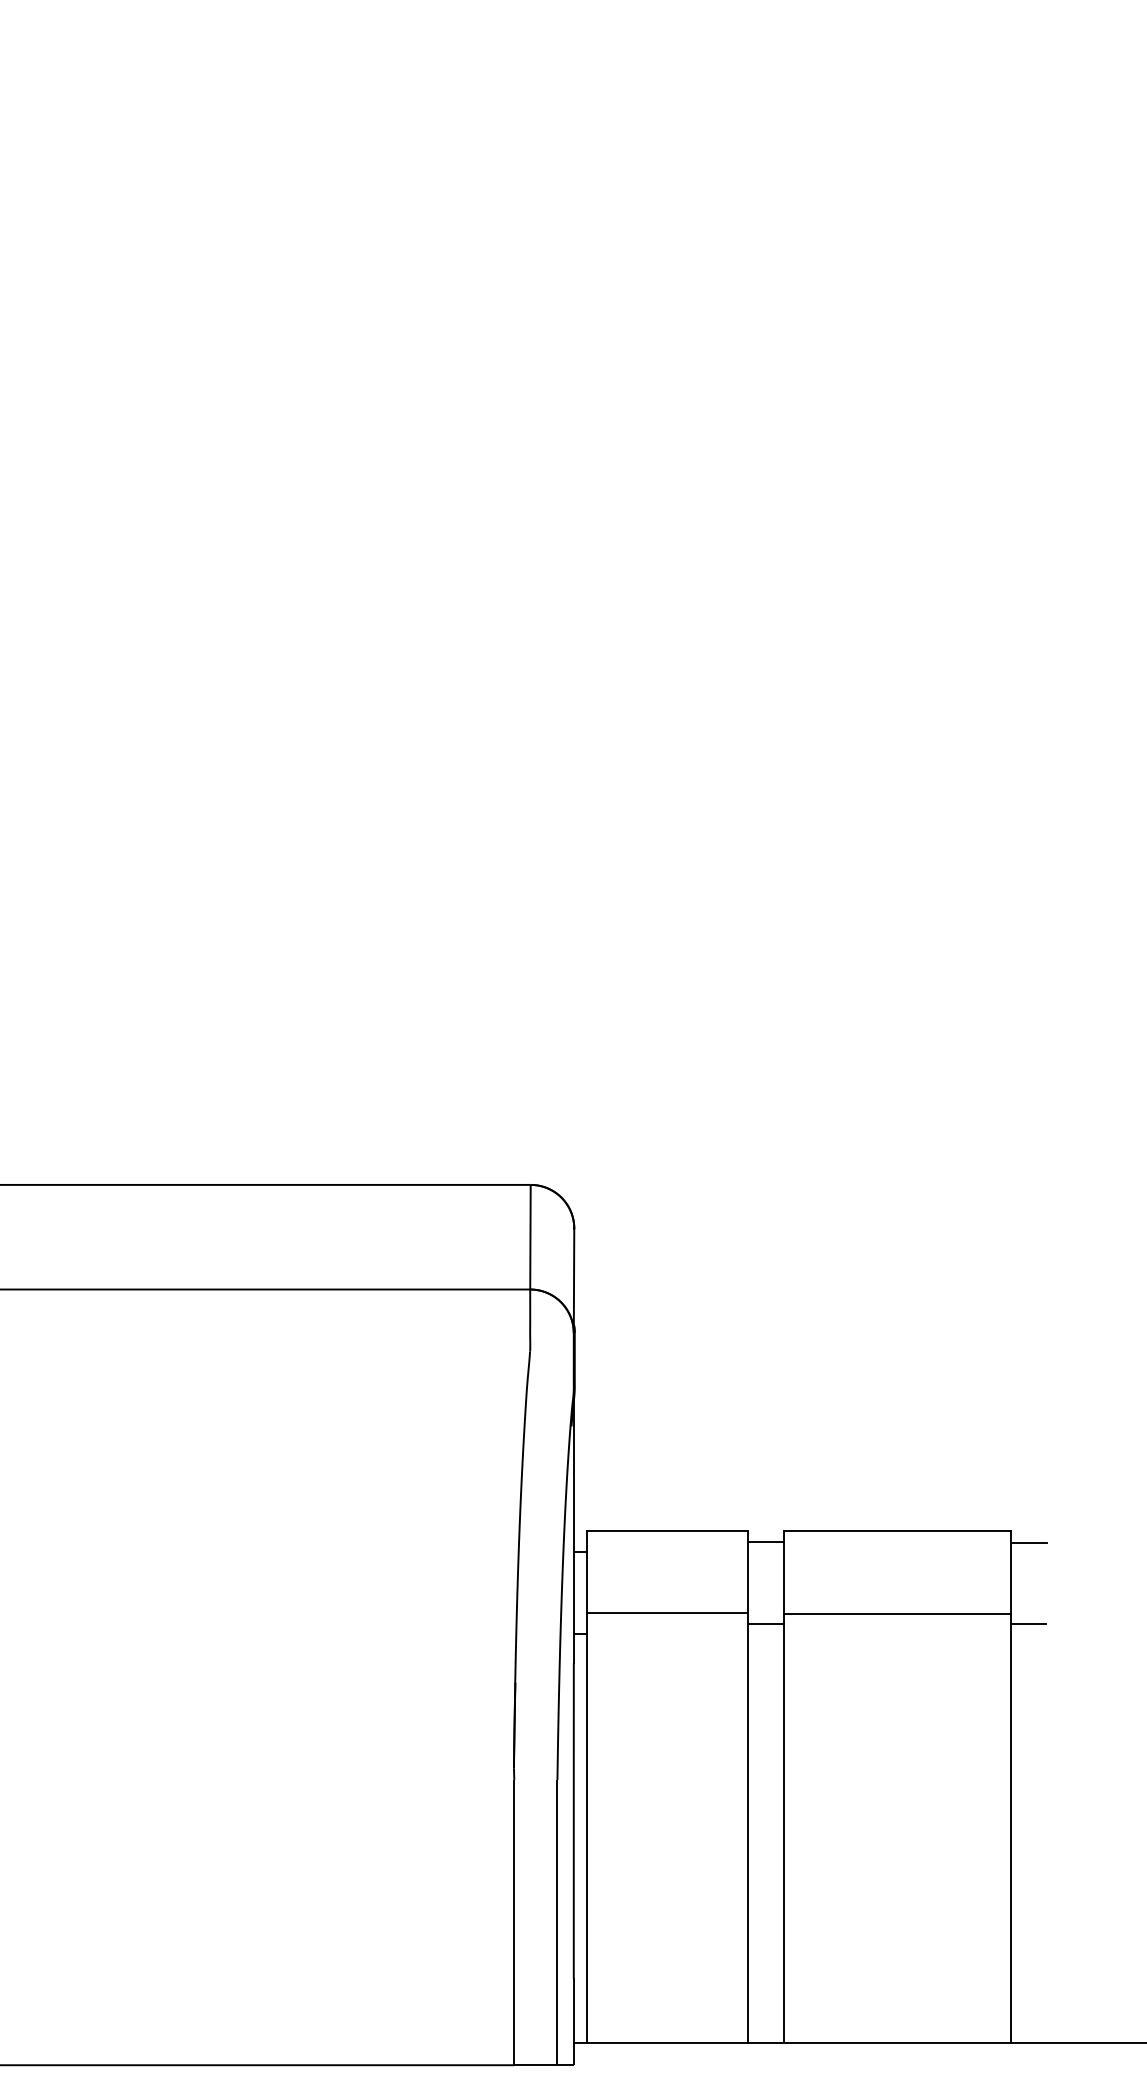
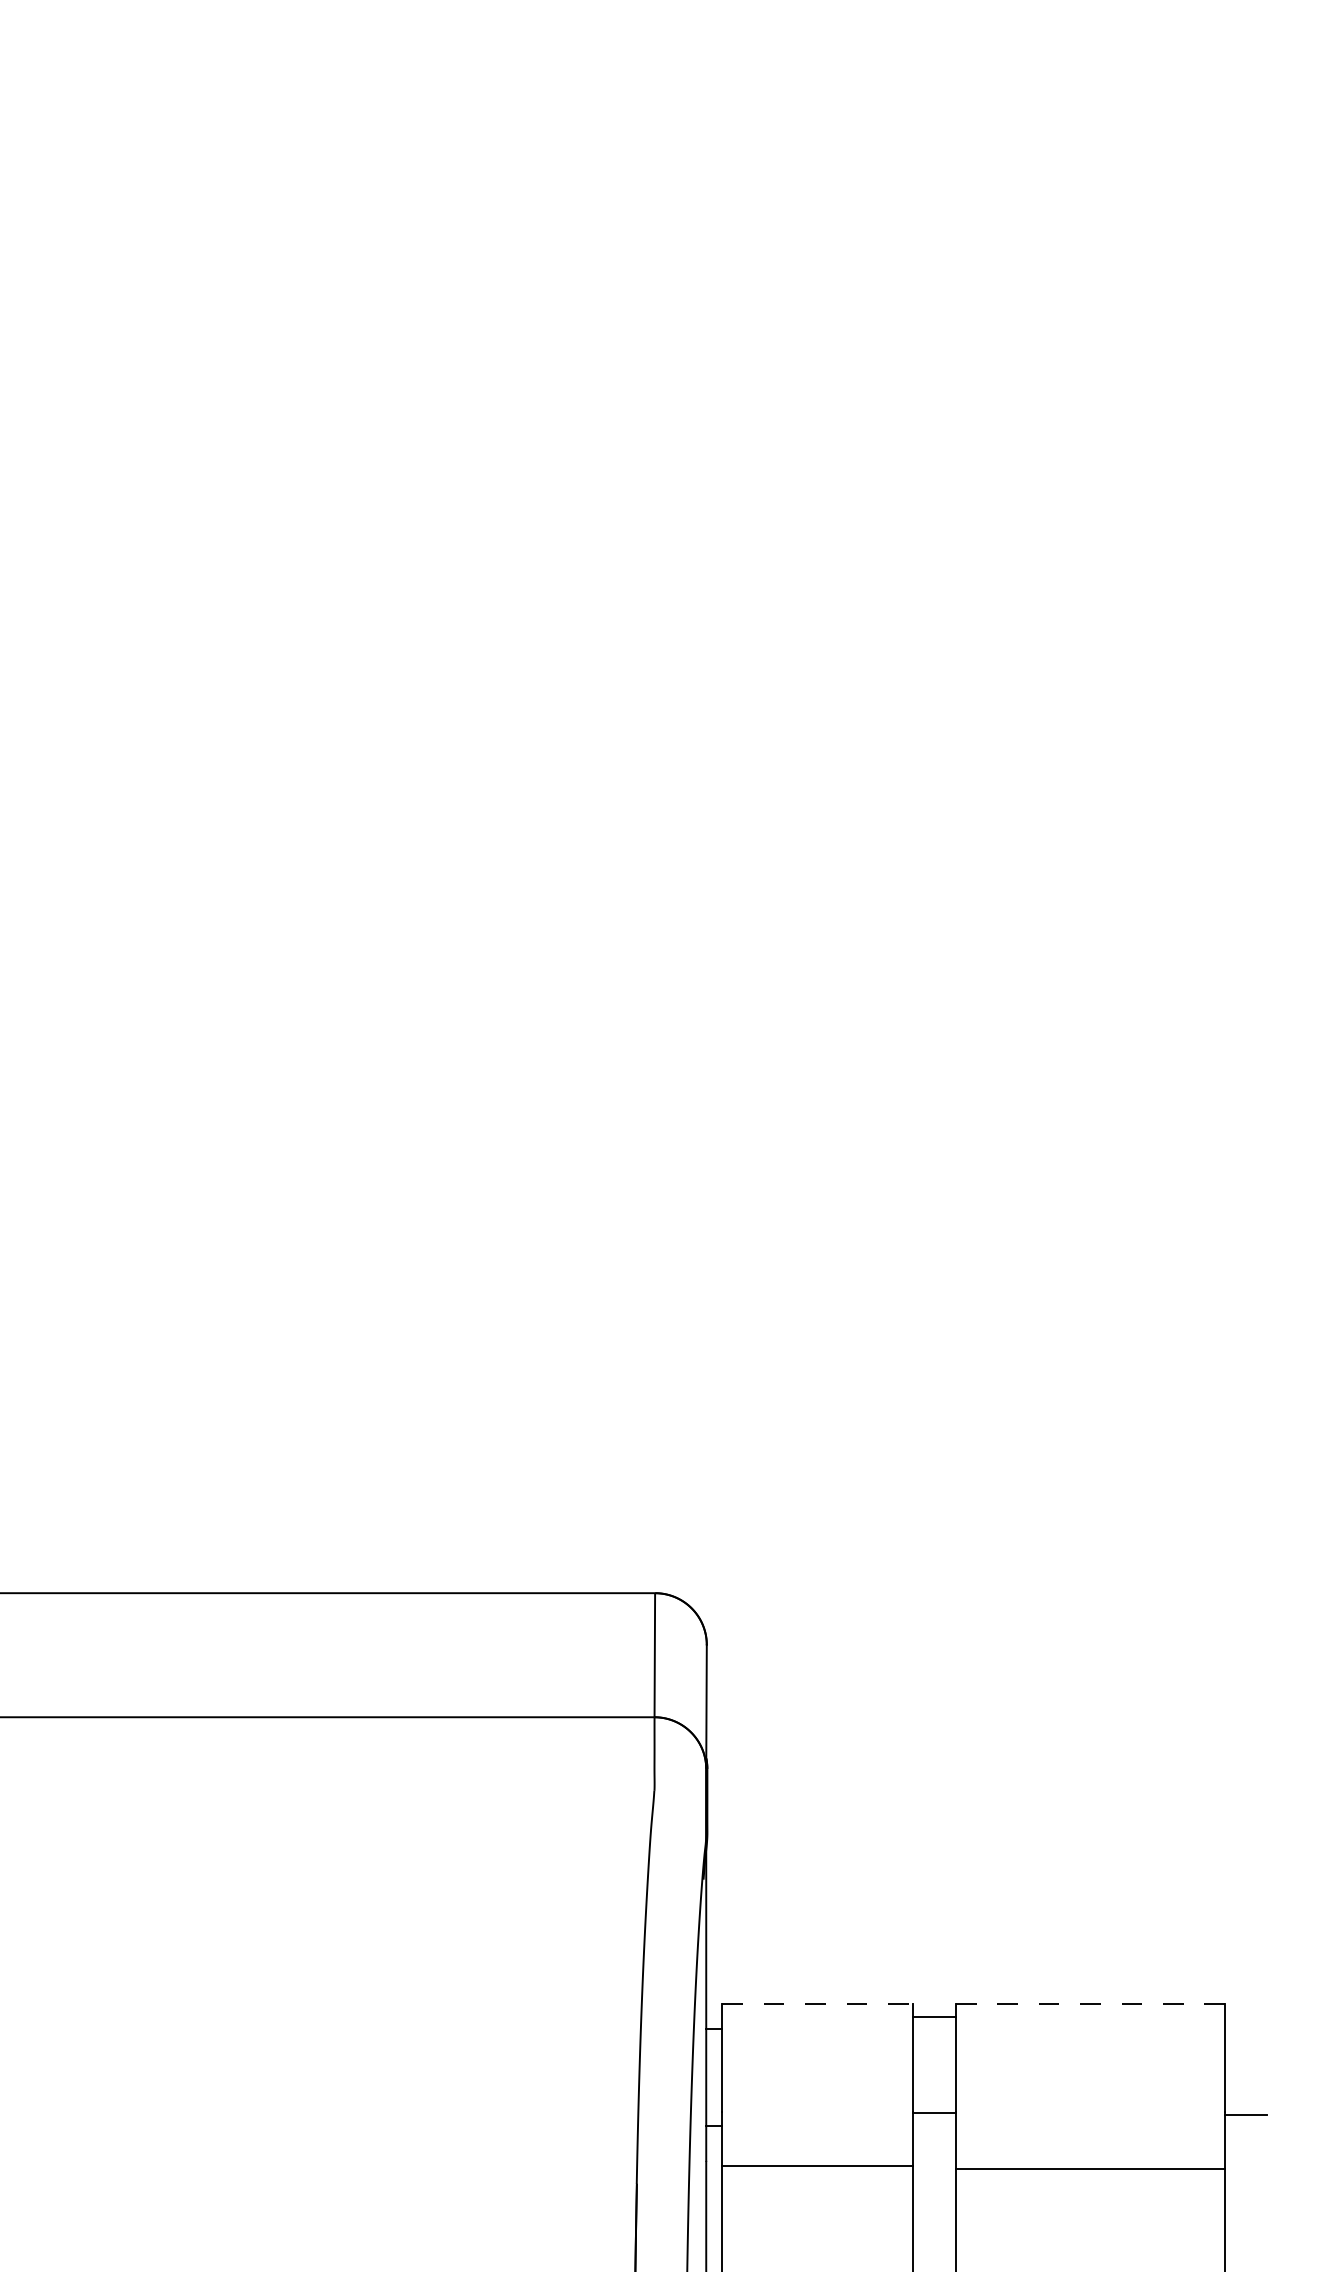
line: (668, 1531) -> (818, 2004), solid -> dashed
line: (898, 1531) -> (1091, 2004), solid -> dashed
line: (1028, 1542) -> (1245, 2017), removed
line: (667, 1613) -> (817, 2166), moved
line: (897, 1613) -> (1090, 2169), moved

